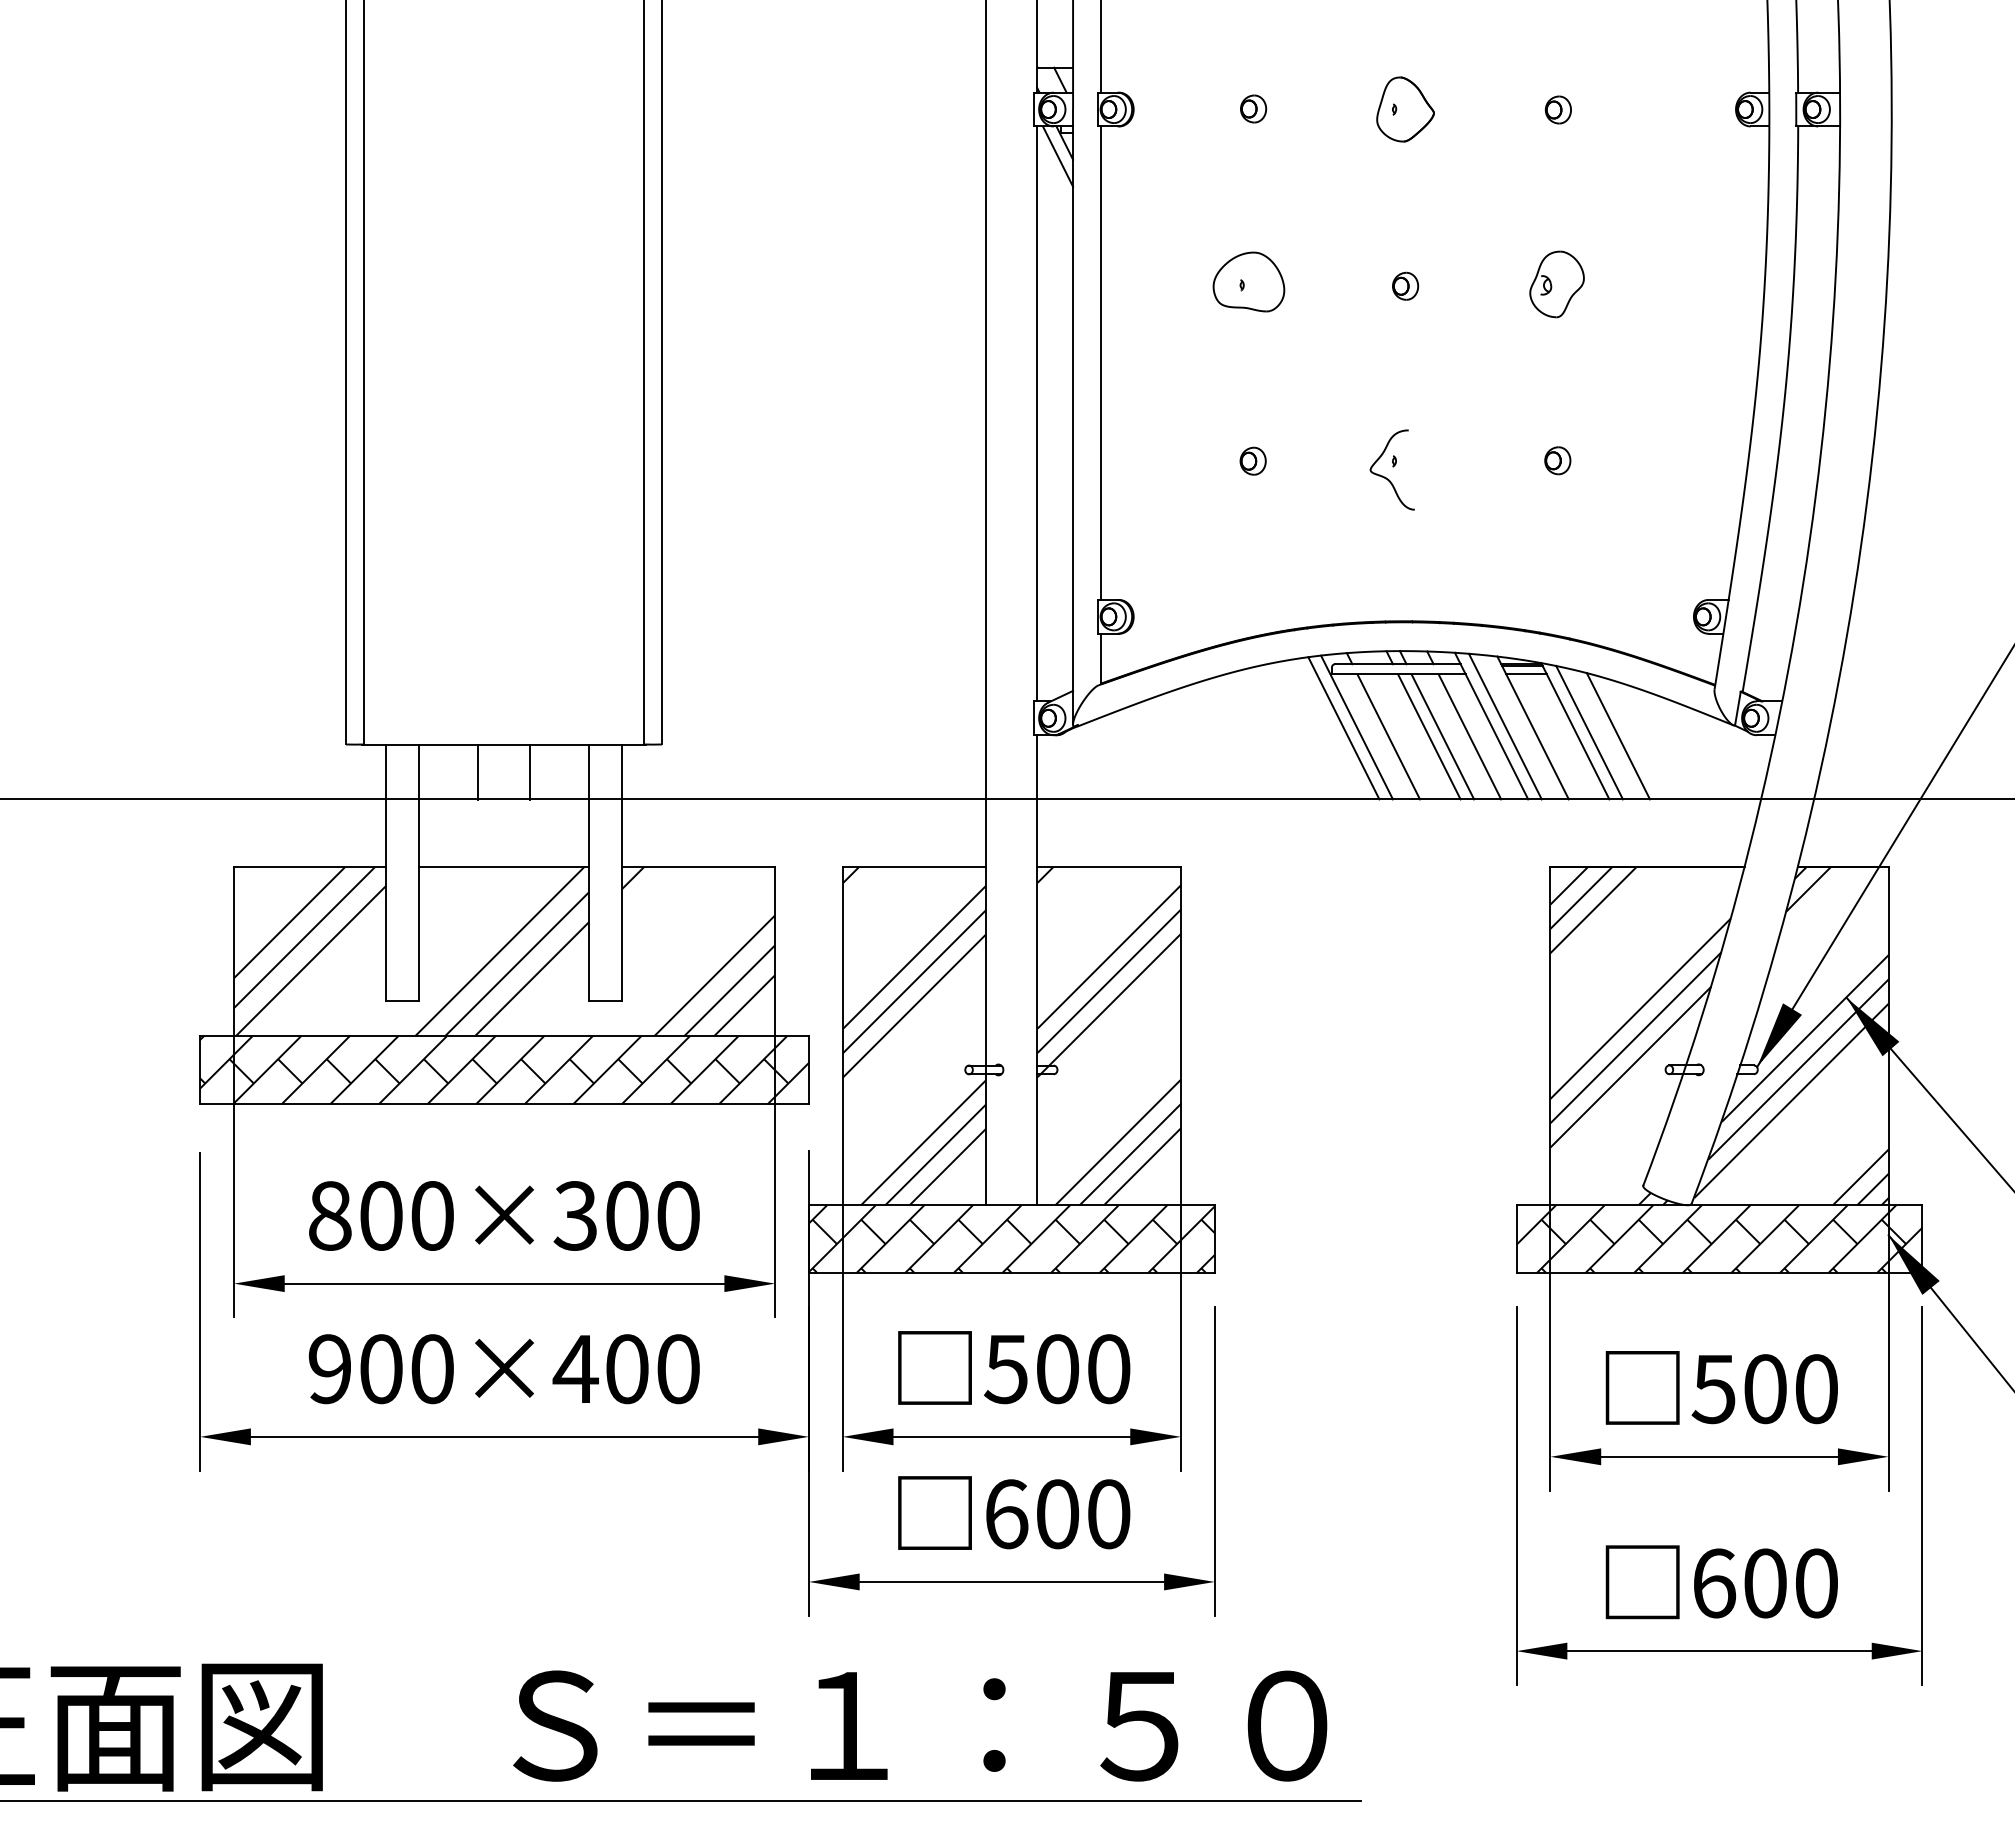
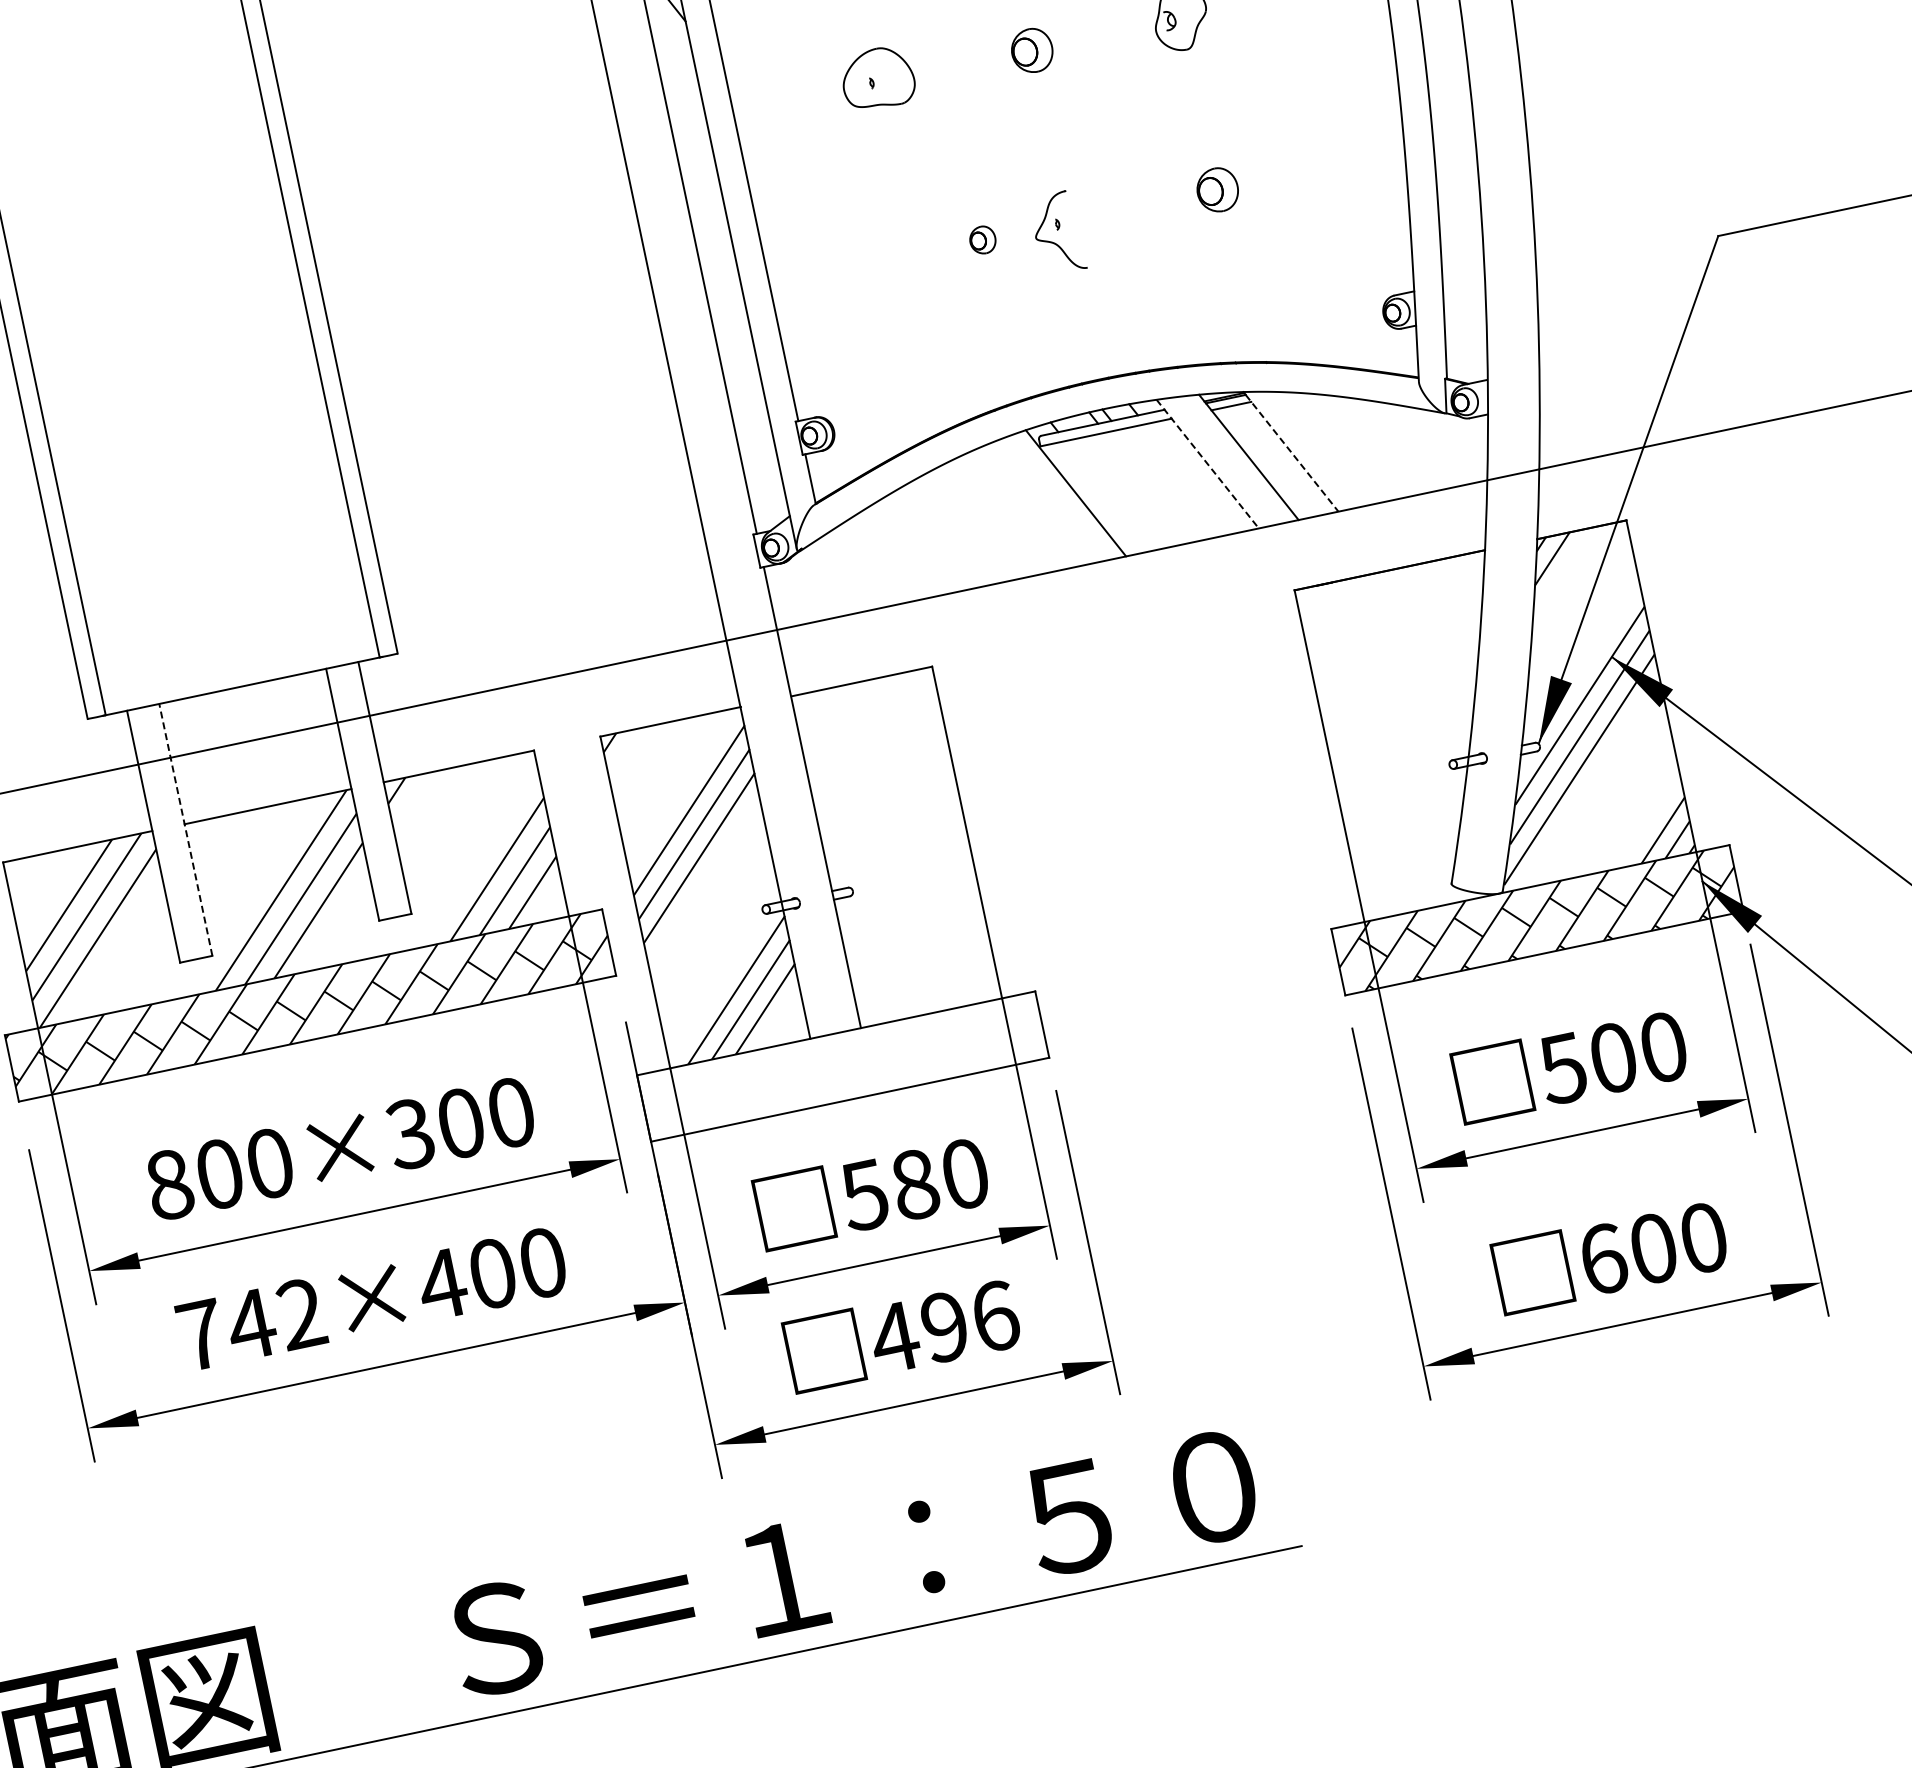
part: (1405, 285) -> (1032, 49), size x1.6
part: (1252, 460) -> (982, 239), moved
part: (1557, 460) -> (1217, 189), size x1.6
line: (1491, 726) -> (1207, 464), solid -> dashed
line: (1504, 726) -> (1220, 461), removed
line: (1343, 728) -> (1062, 497), removed
line: (1589, 732) -> (1305, 450), removed
line: (1576, 733) -> (1292, 453), solid -> dashed
line: (1388, 736) -> (1108, 495), removed
line: (1429, 736) -> (1148, 487), removed
line: (1442, 736) -> (1161, 484), removed
line: (1469, 736) -> (1188, 478), removed
line: (1617, 736) -> (1333, 448), removed
line: (478, 771) -> (223, 718), removed
line: (529, 771) -> (273, 707), removed
line: (419, 872) -> (186, 829), solid -> dashed
hatch: (1109, 1036) -> (897, 847), removed
hatch: (1640, 1036) -> (1418, 737), removed
hatch: (1011, 1238) -> (842, 1066), removed
text: (1057, 1368) -> (914, 1184), 500 -> 580
text: (380, 1369) -> (250, 1325), 900×400 -> 742×400
text: (1056, 1514) -> (943, 1327), 600 -> 496

